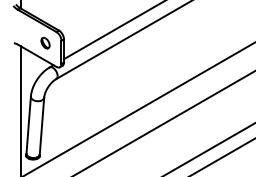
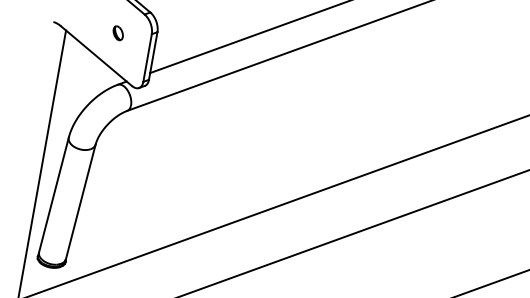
part: (45, 42) -> (118, 32), size x0.6

